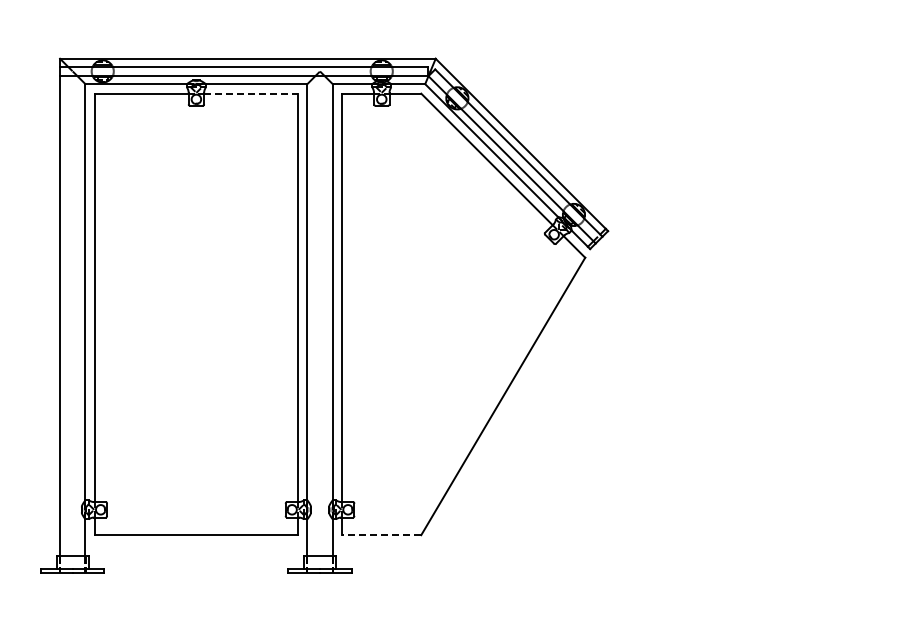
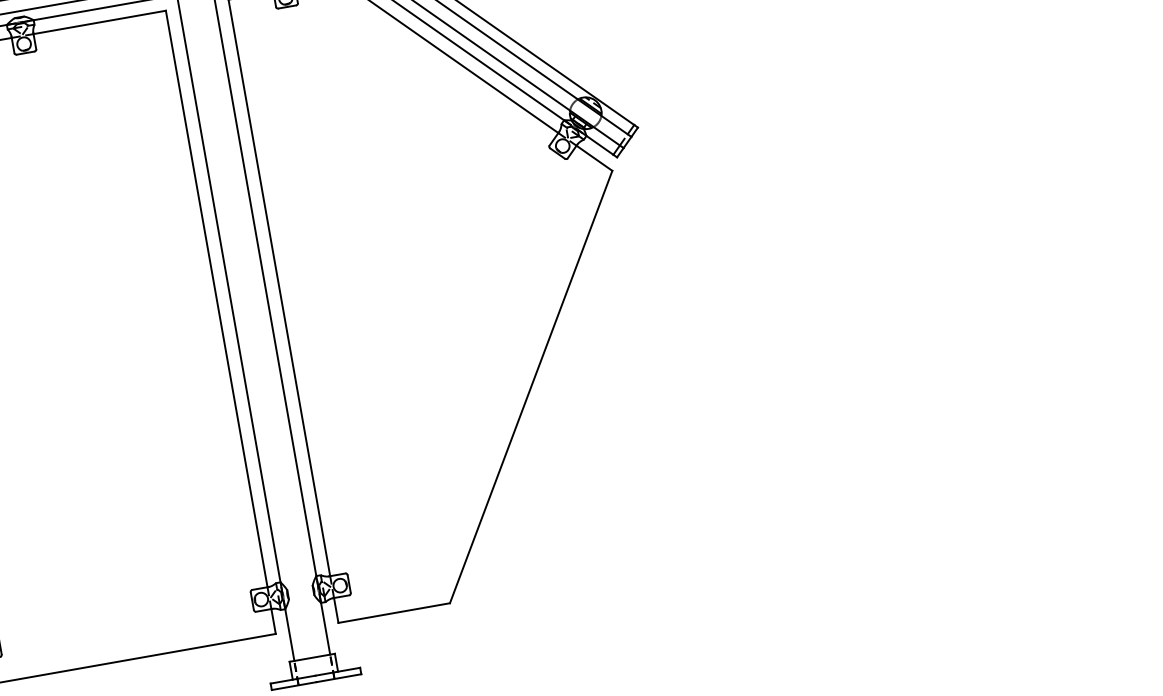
line: (251, 93) -> (100, 22), dashed -> solid
line: (381, 535) -> (393, 613), dashed -> solid

